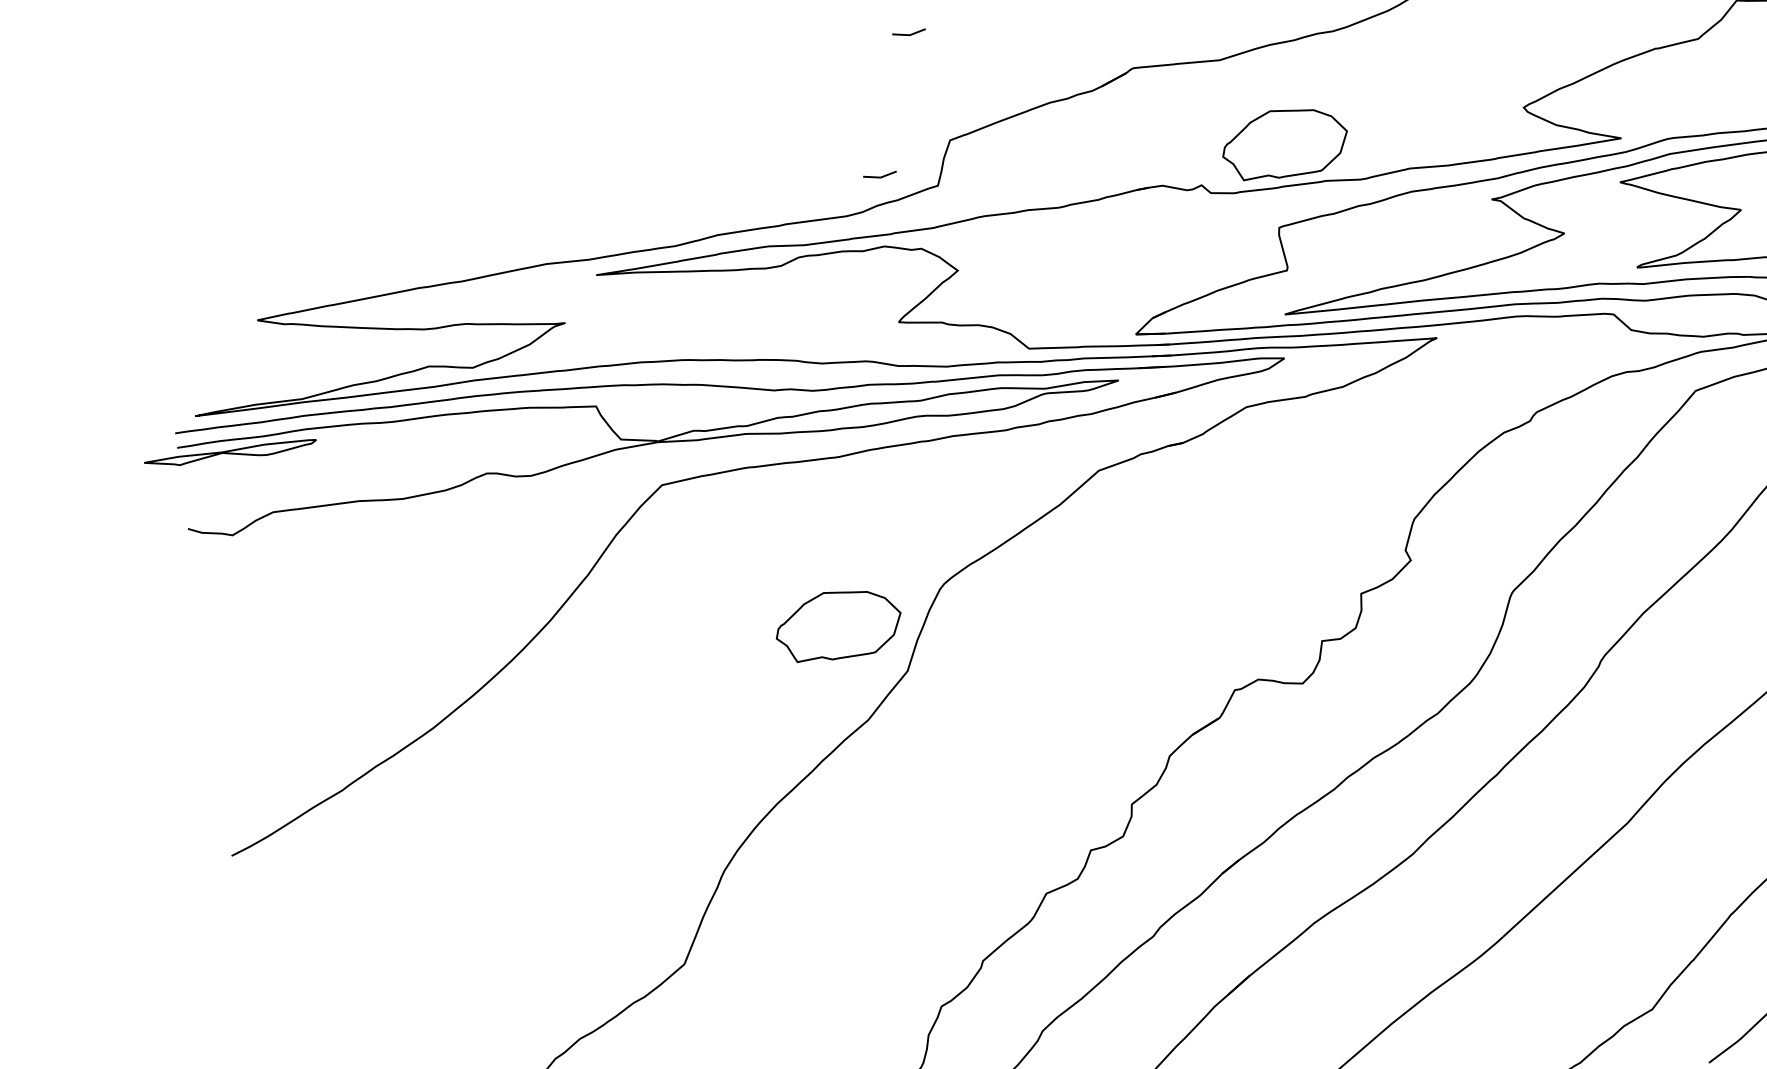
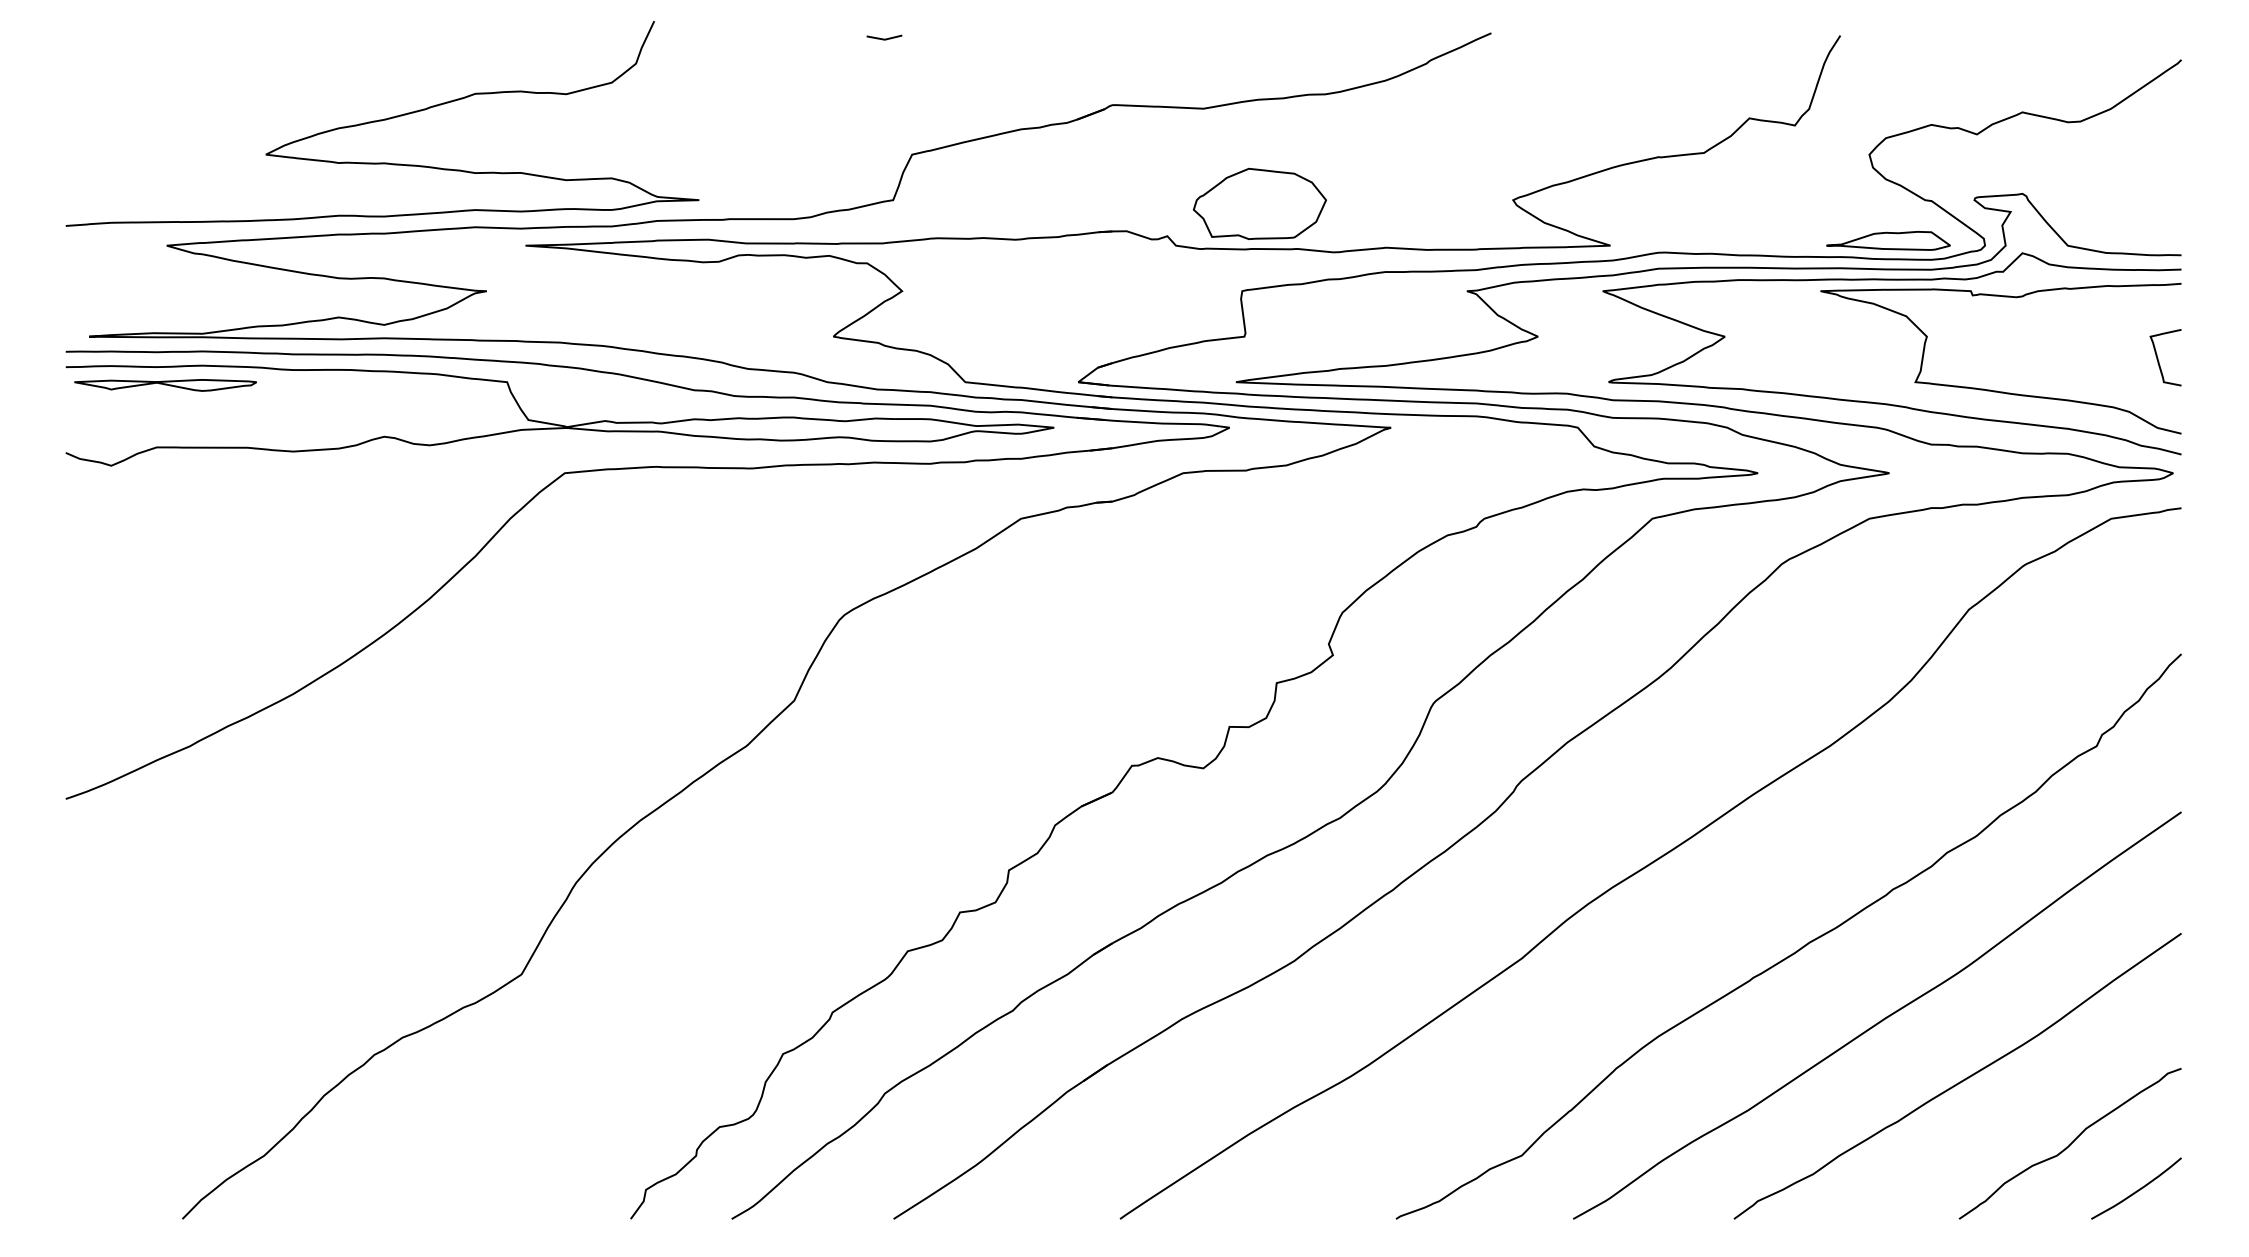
curve: (444, 175) -> (381, 121), added
line: (880, 176) -> (834, 182), removed
part: (230, 454) -> (165, 385), moved
part: (838, 624) -> (728, 642), removed

